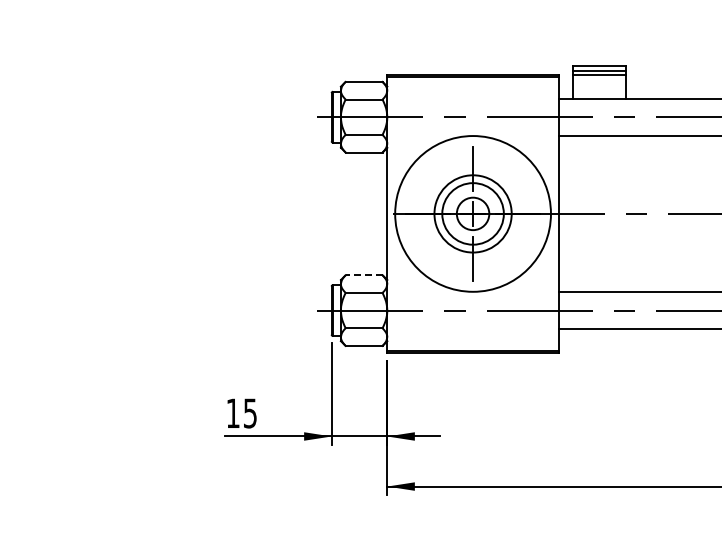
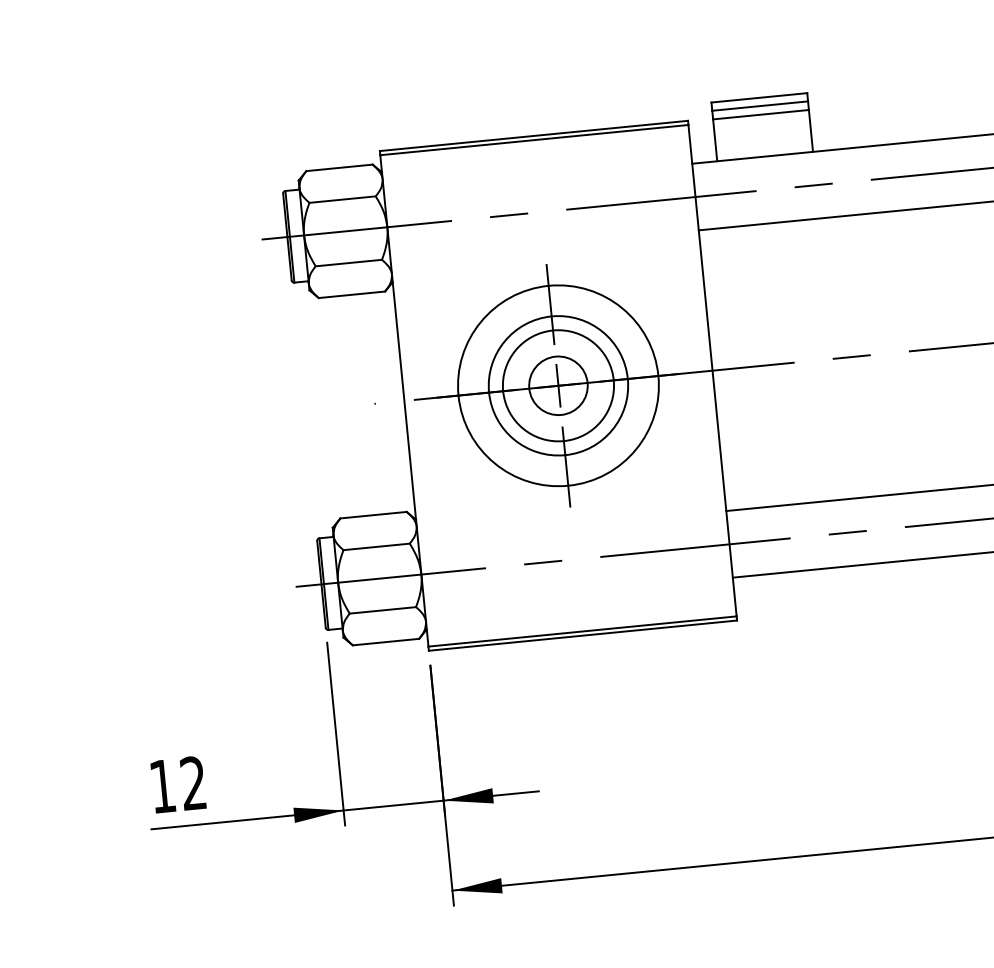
circle: (472, 213) -> (557, 385), size x0.71
line: (363, 275) -> (372, 515), dashed -> solid
text: (249, 413) -> (192, 783), 15 -> 12

